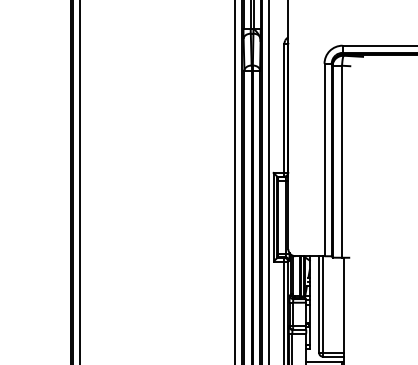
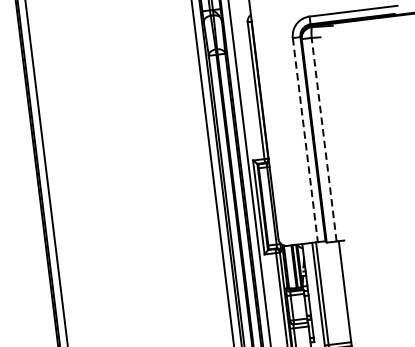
line: (324, 160) -> (305, 140), solid -> dashed
line: (342, 161) -> (324, 139), solid -> dashed

